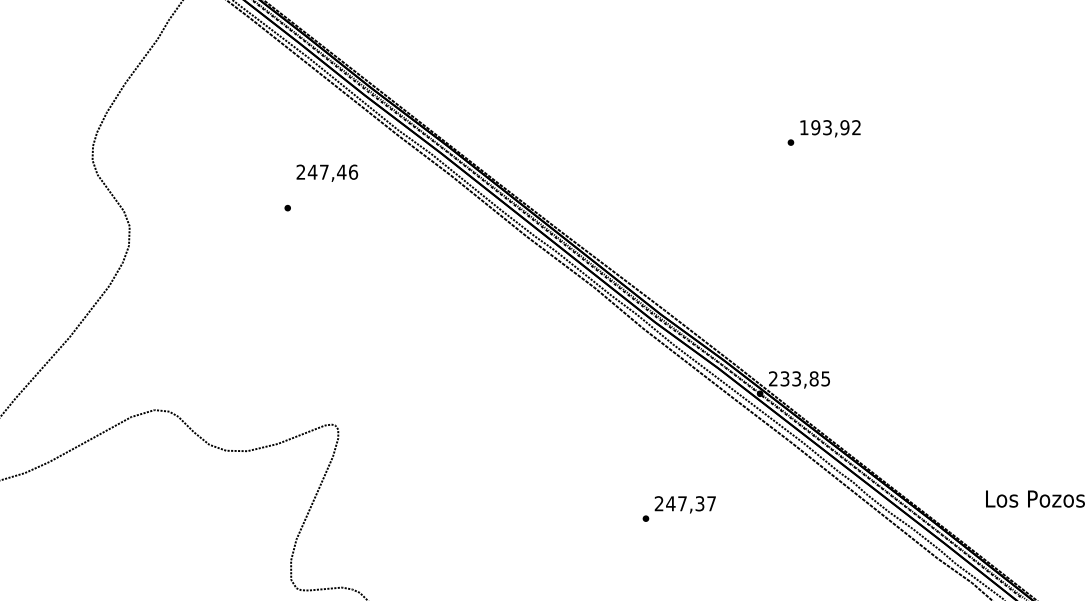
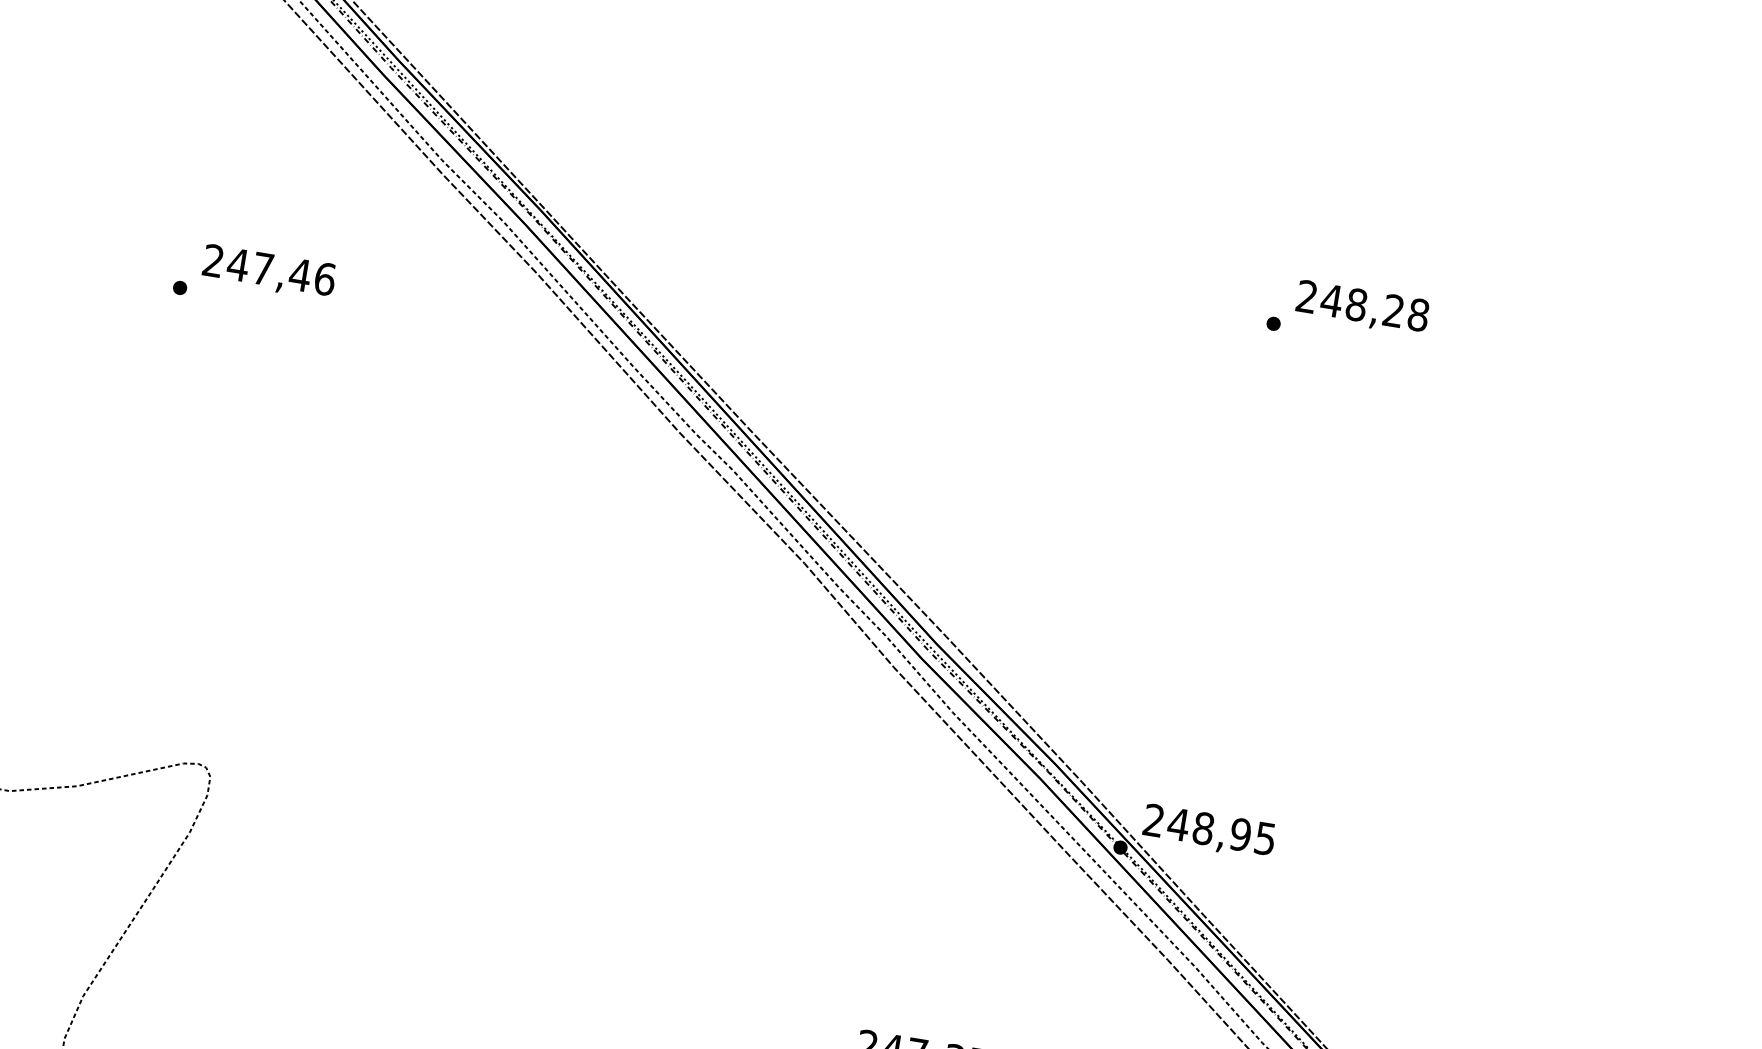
text: (830, 127) -> (1363, 305), 193,92 -> 248,28
text: (327, 172) -> (269, 270), moved
text: (799, 378) -> (1209, 828), 233,85 -> 248,95

